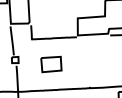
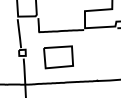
part: (51, 64) -> (58, 57), size x1.43

